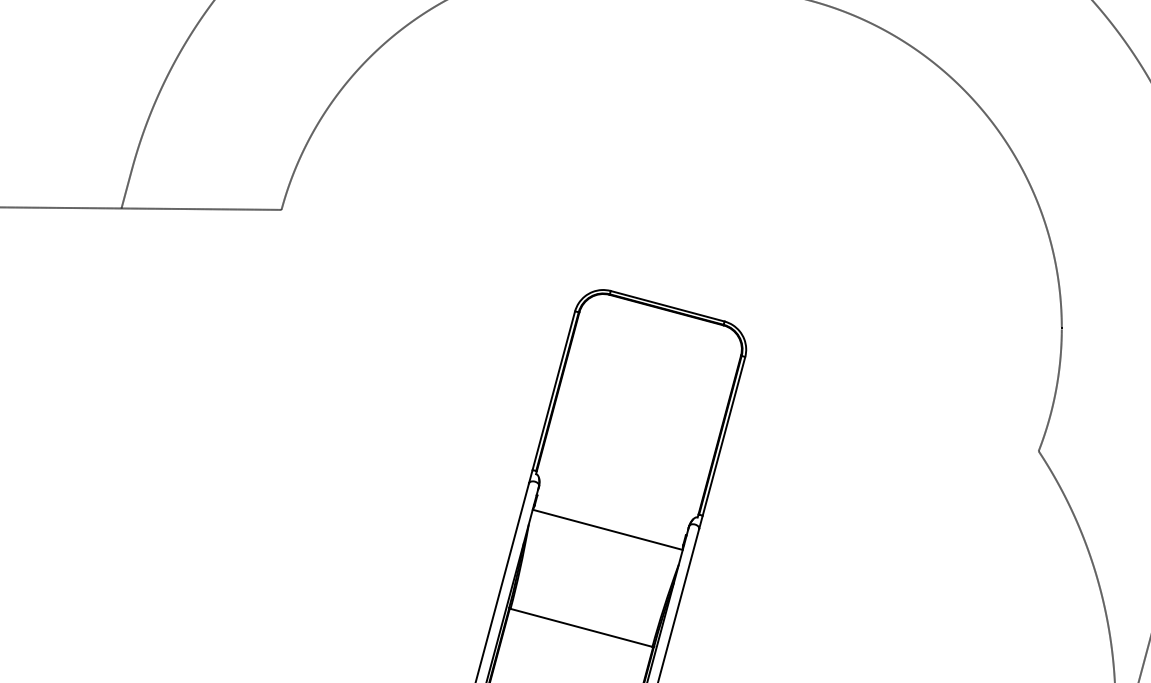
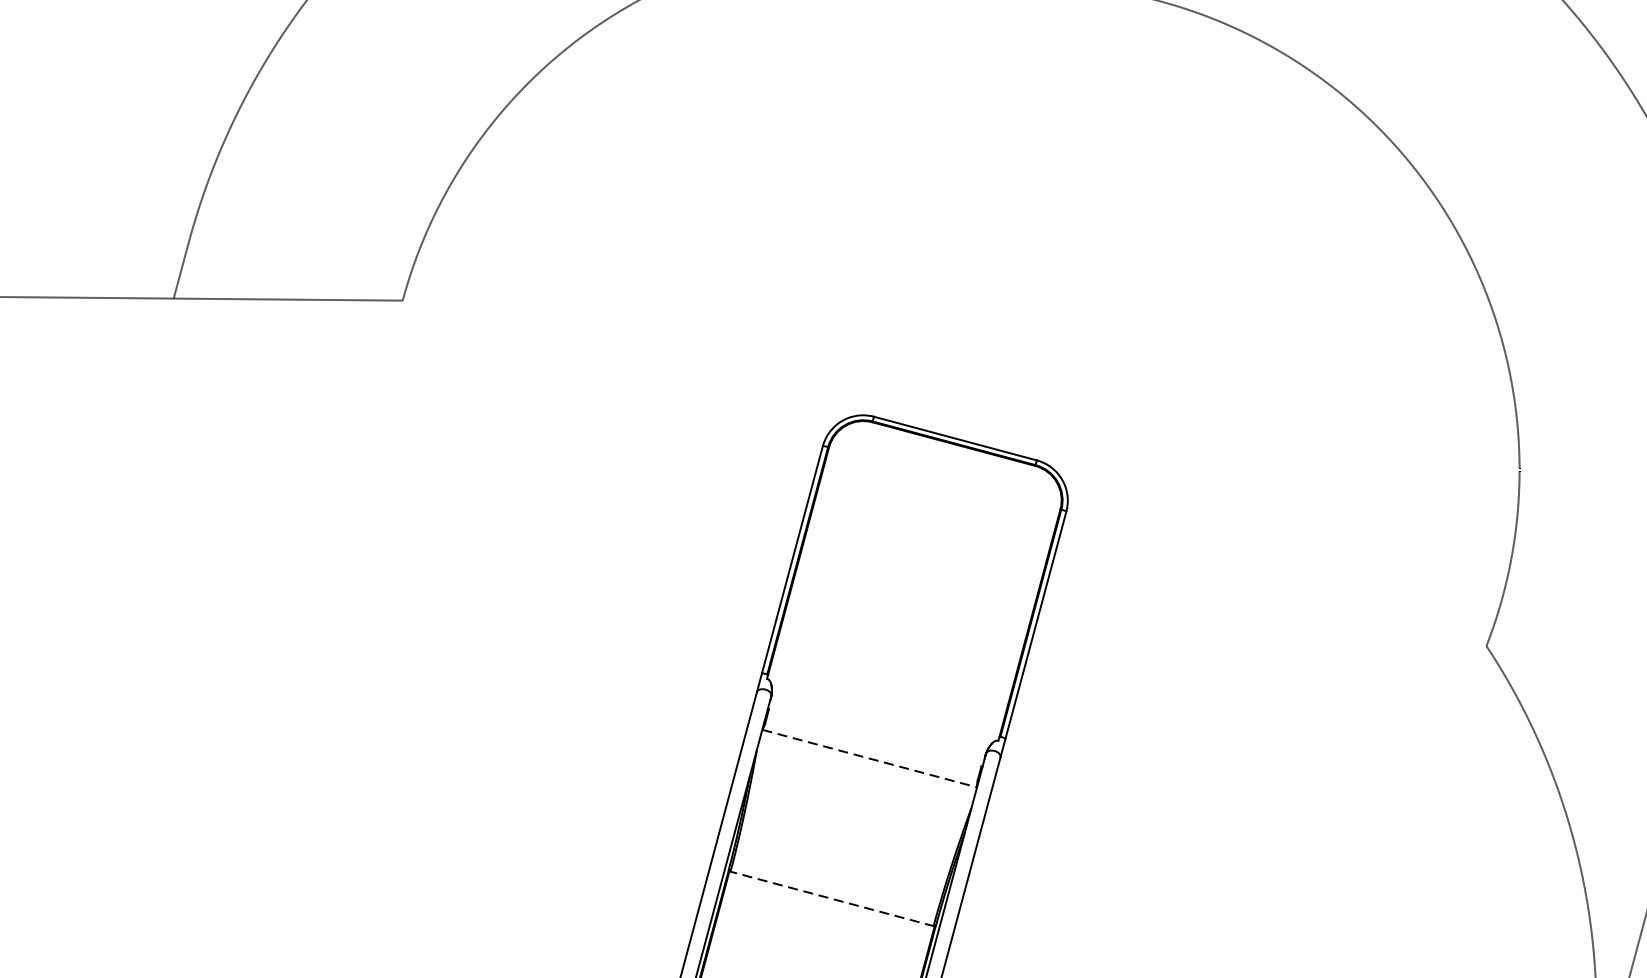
line: (607, 529) -> (869, 758), solid -> dashed
line: (581, 627) -> (832, 898), solid -> dashed

